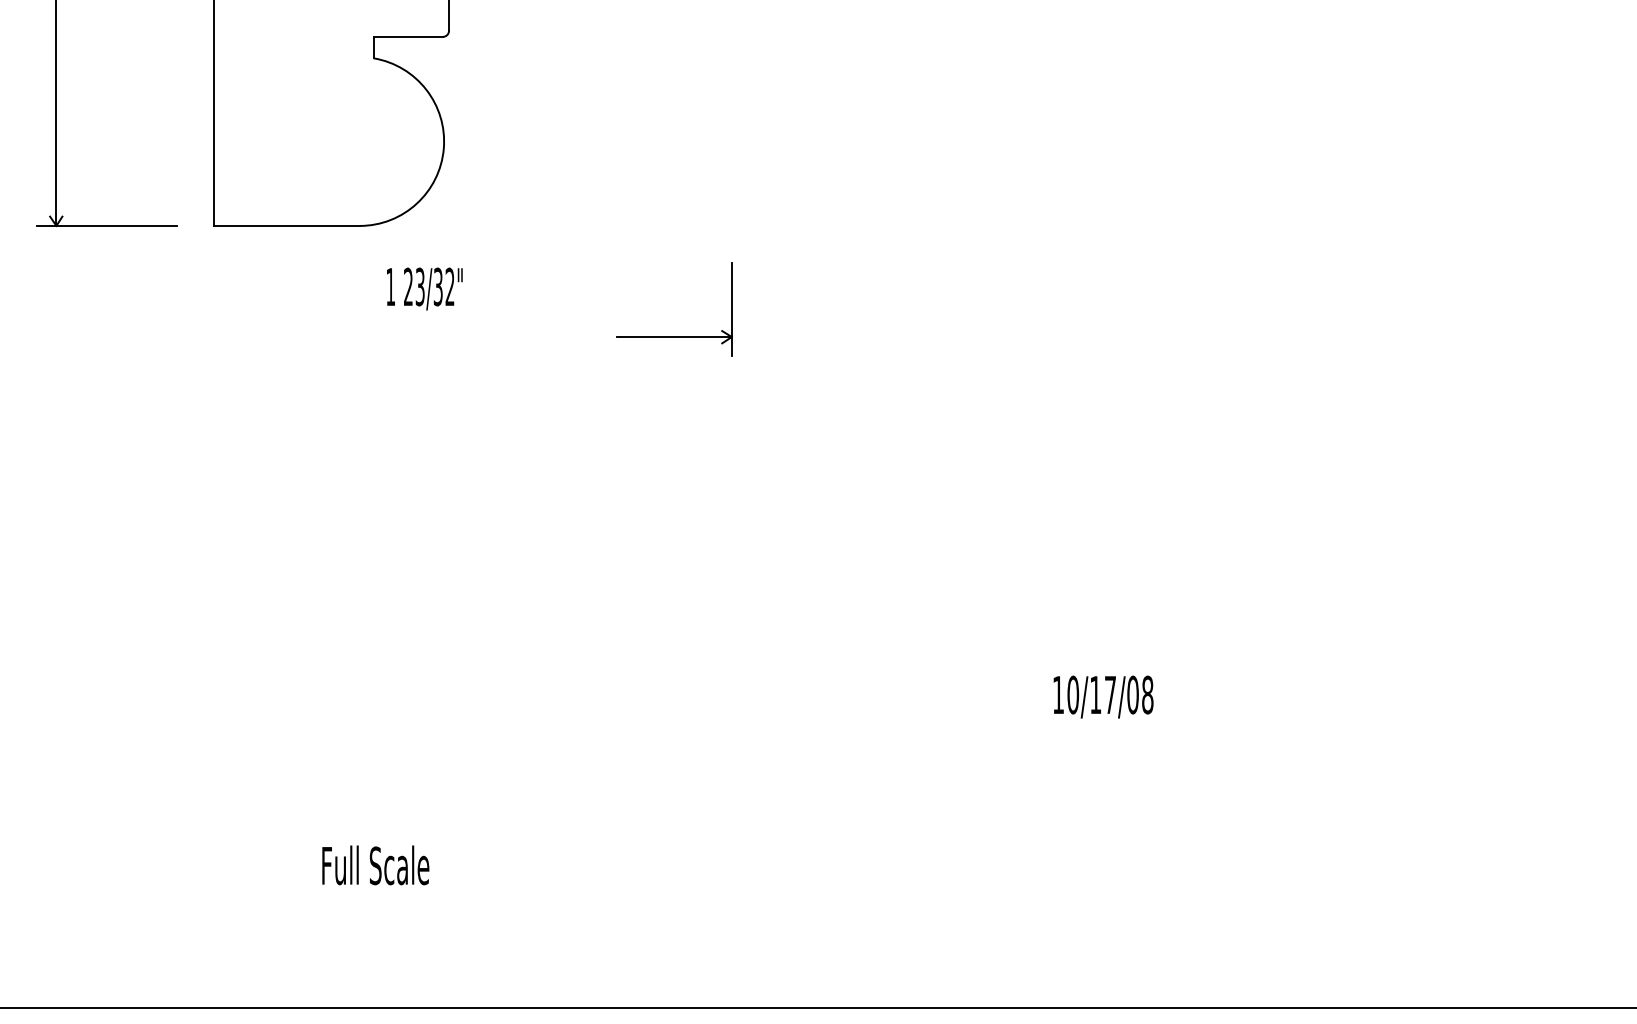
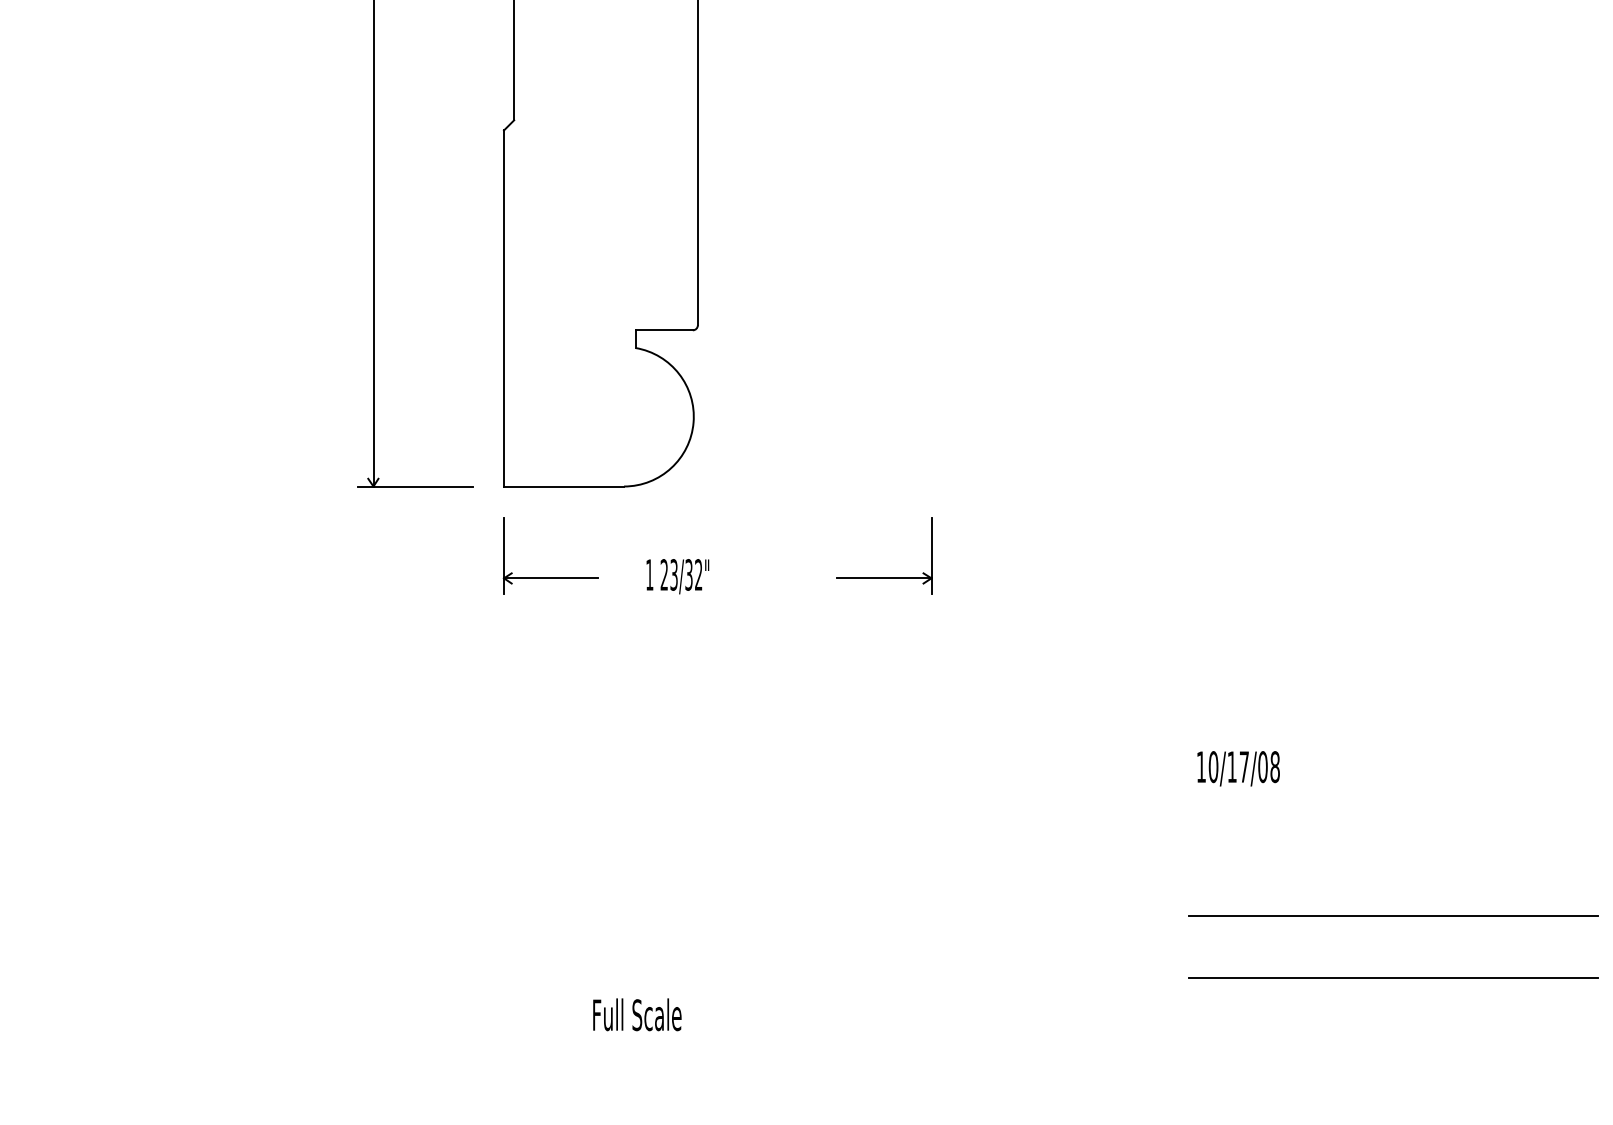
text: (424, 288) -> (677, 576), moved
part: (270, 336) -> (550, 577), added
text: (1103, 696) -> (1238, 768), moved
line: (1291, 745) -> (1393, 915), added
line: (1291, 820) -> (1393, 977), added

